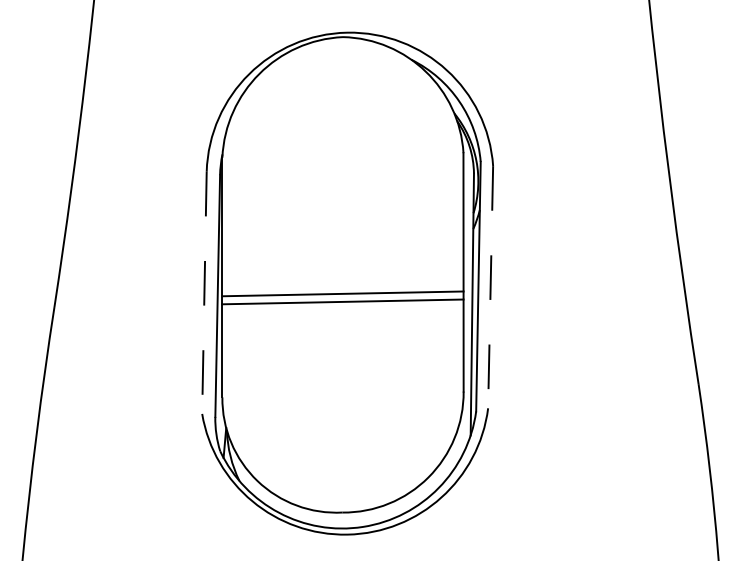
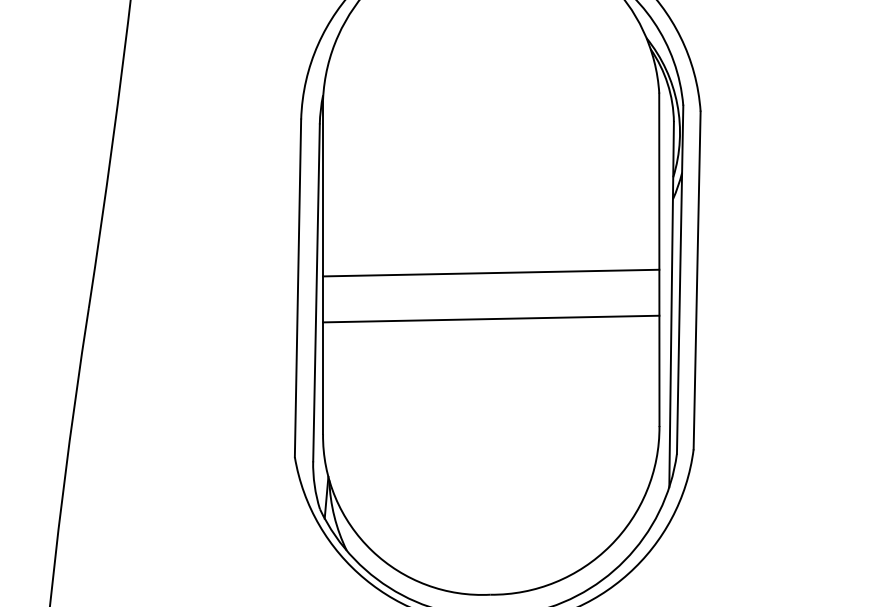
line: (490, 287) -> (696, 280), dashed -> solid
line: (204, 293) -> (298, 289), dashed -> solid
line: (342, 293) -> (490, 318), moved
line: (342, 301) -> (490, 272), moved

